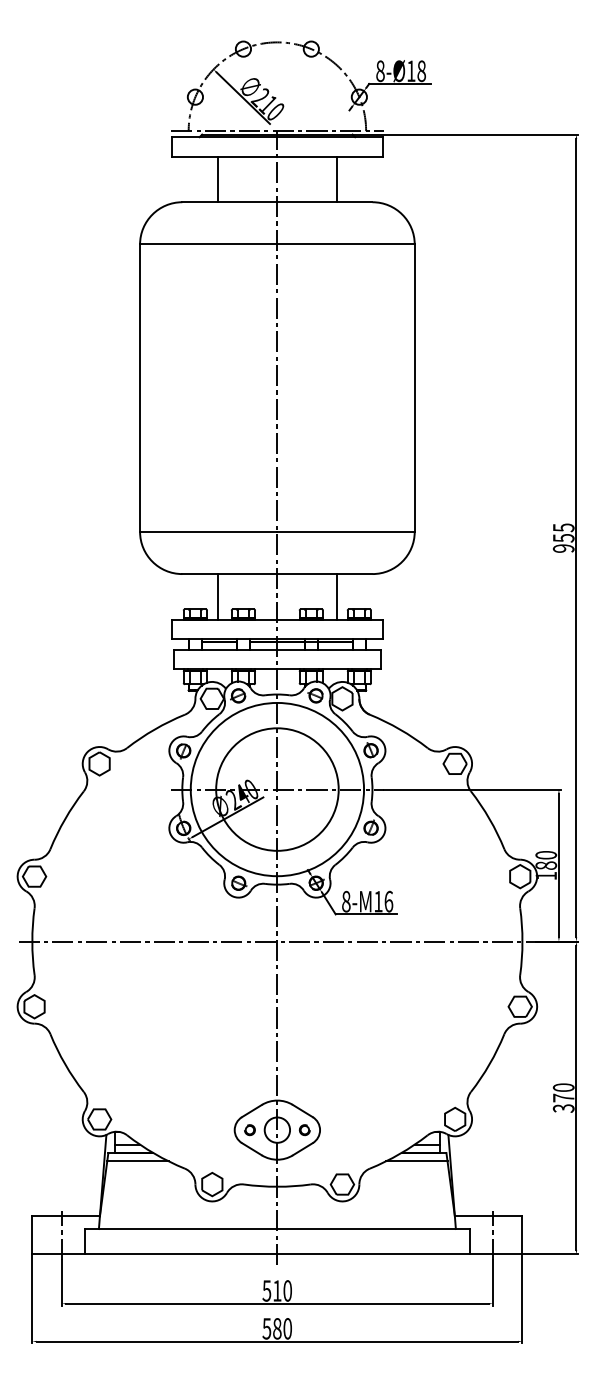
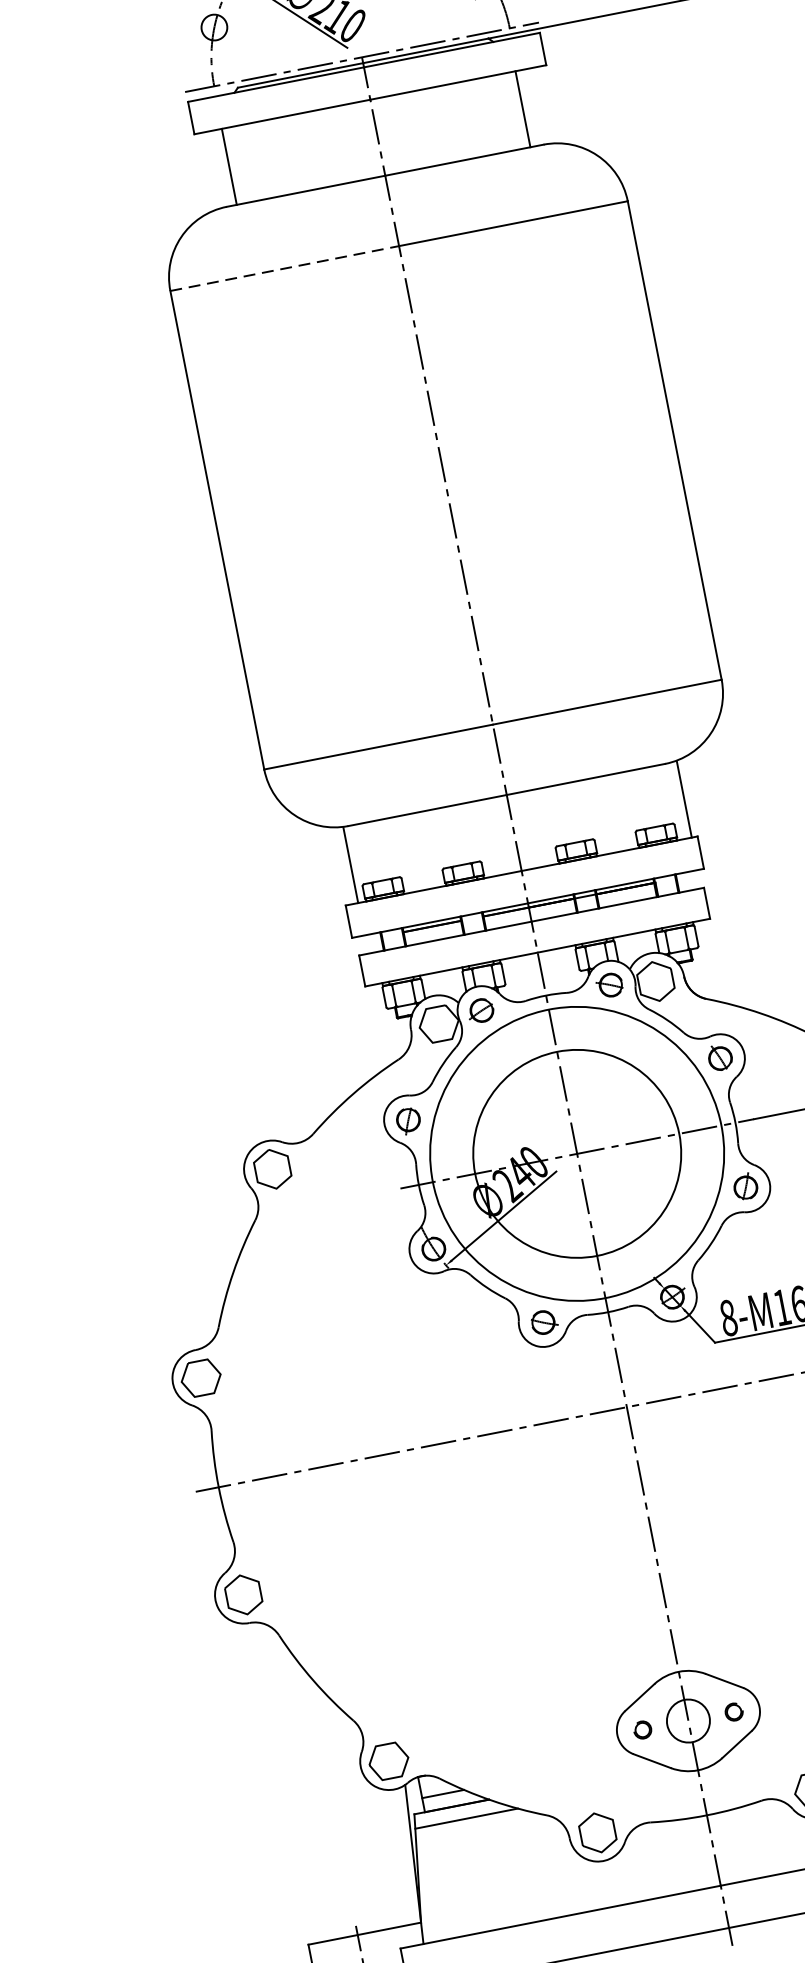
line: (218, 179) -> (229, 166), moved
line: (336, 179) -> (522, 109), moved
line: (208, 244) -> (284, 268), solid -> dashed
line: (218, 596) -> (351, 864), moved
line: (336, 596) -> (684, 798), moved

